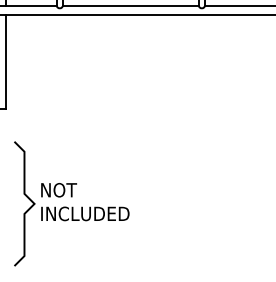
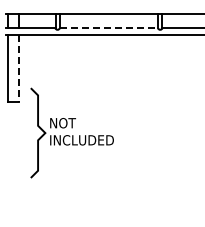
line: (131, 6) -> (109, 28), solid -> dashed
line: (5, 61) -> (18, 68), solid -> dashed
part: (70, 203) -> (71, 132), moved

